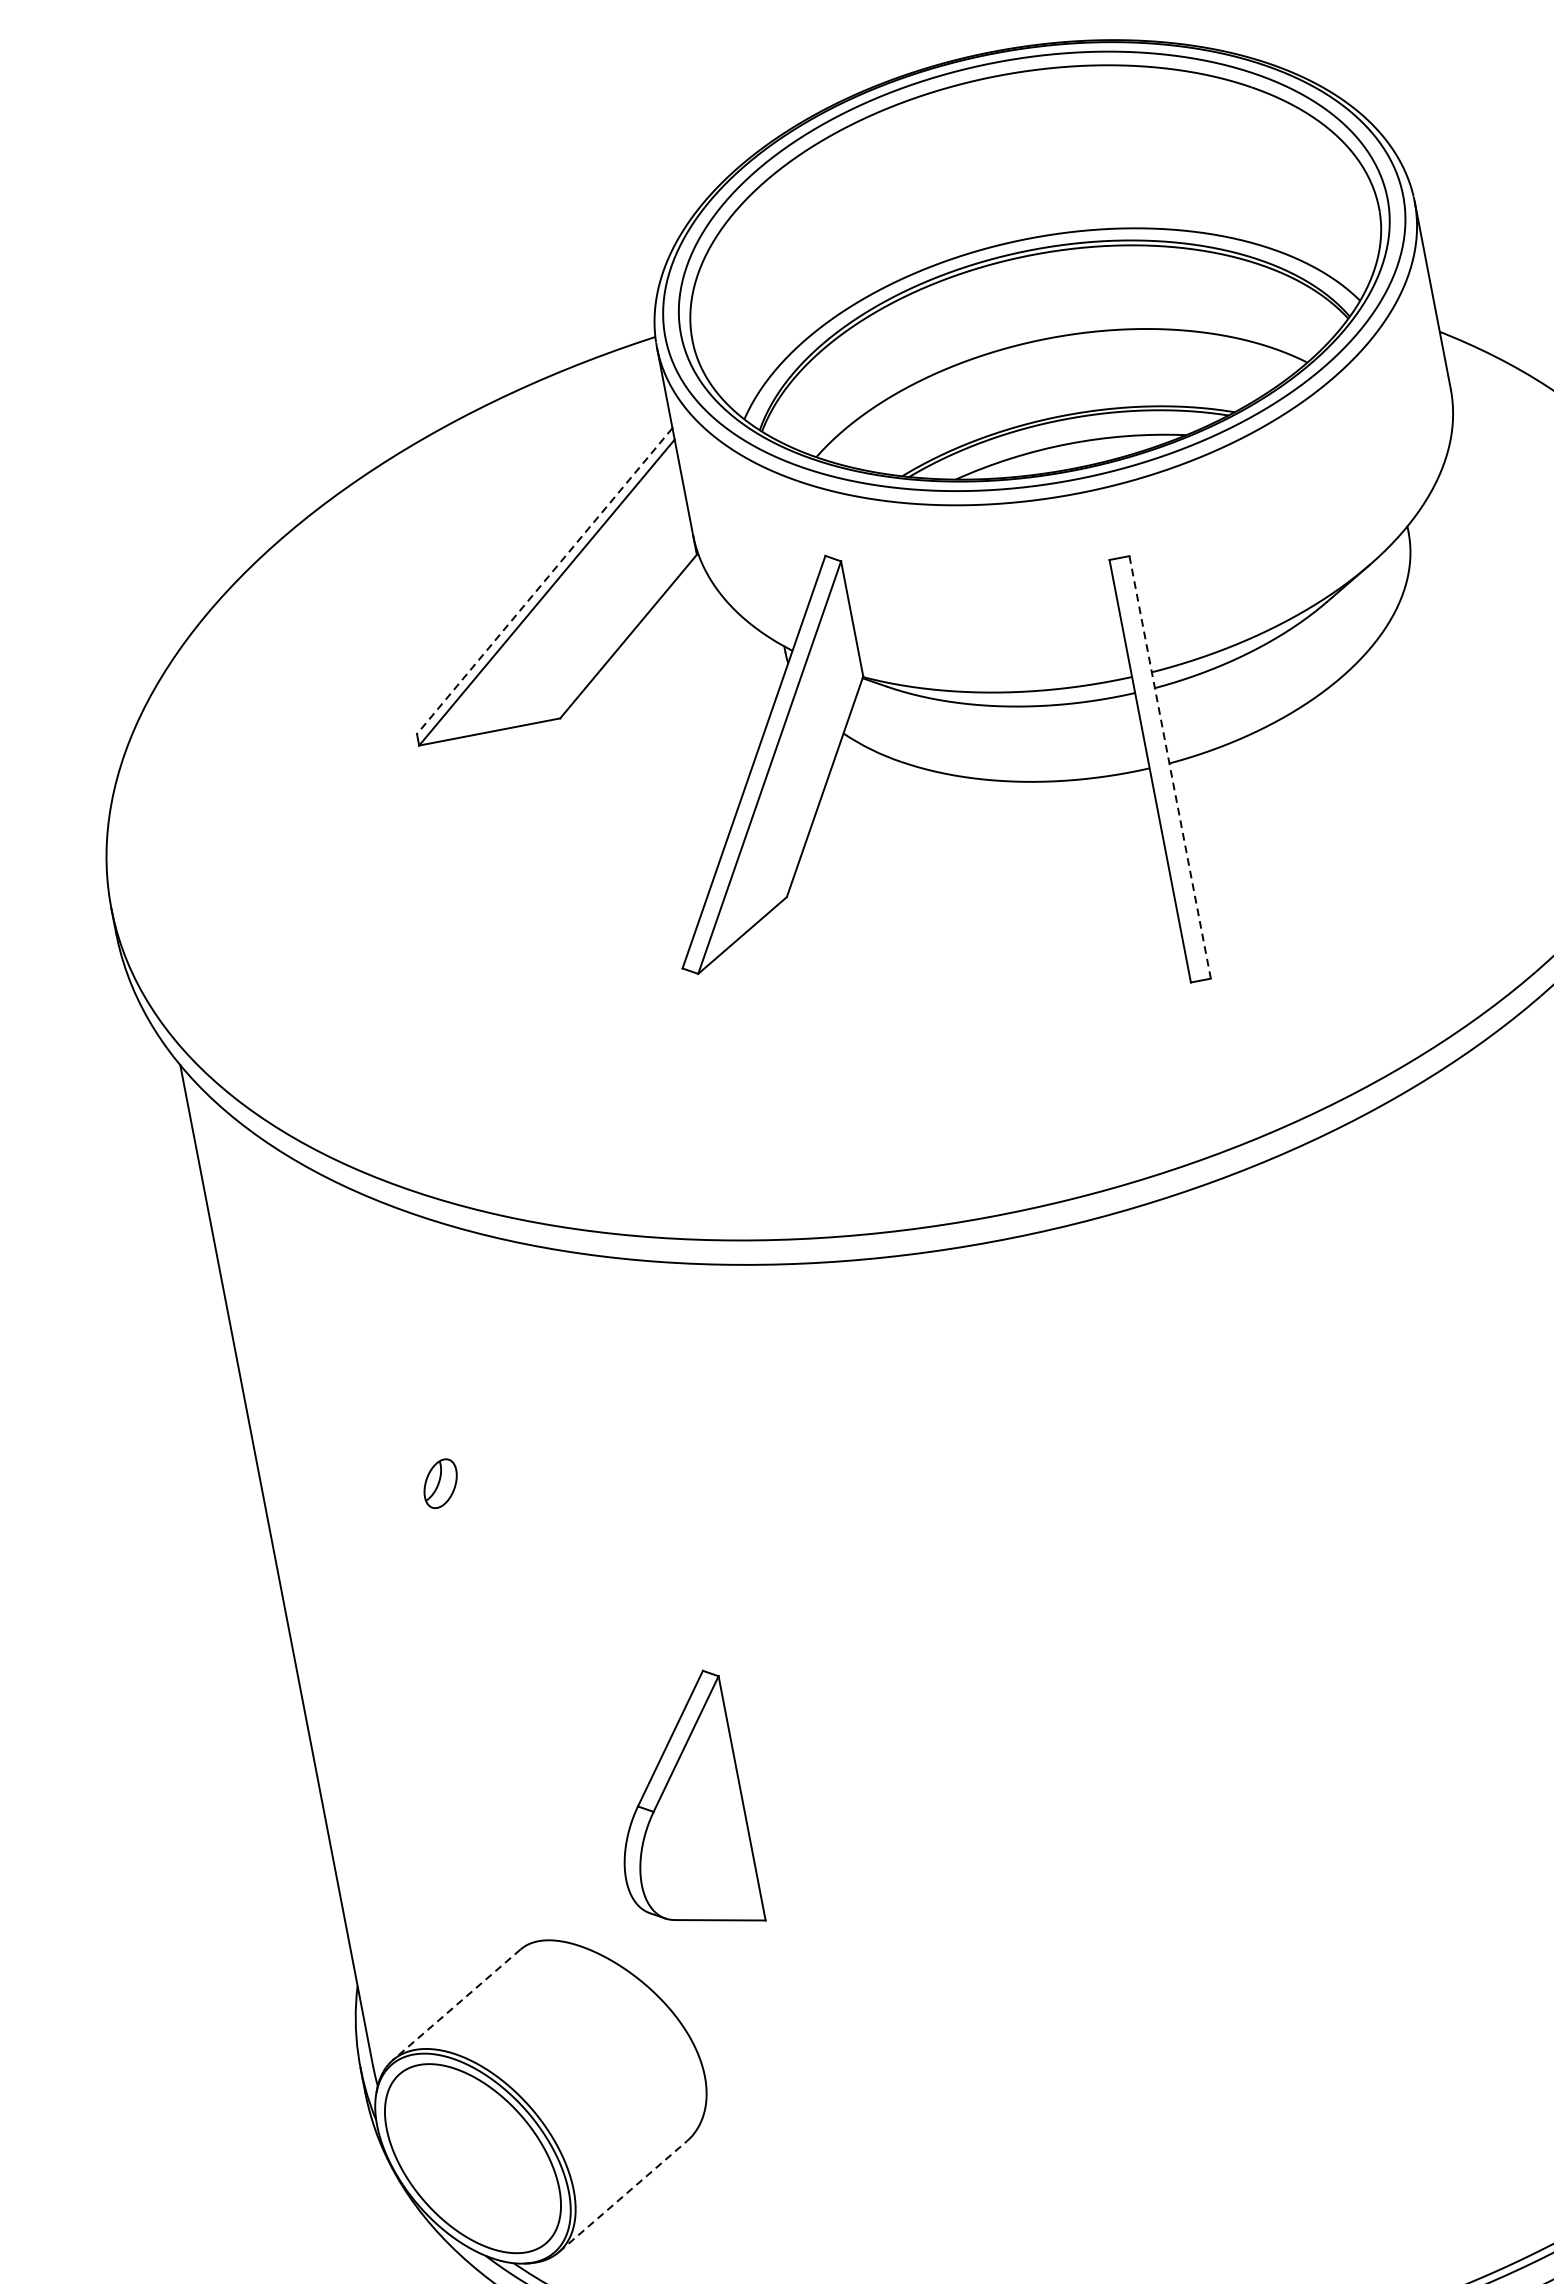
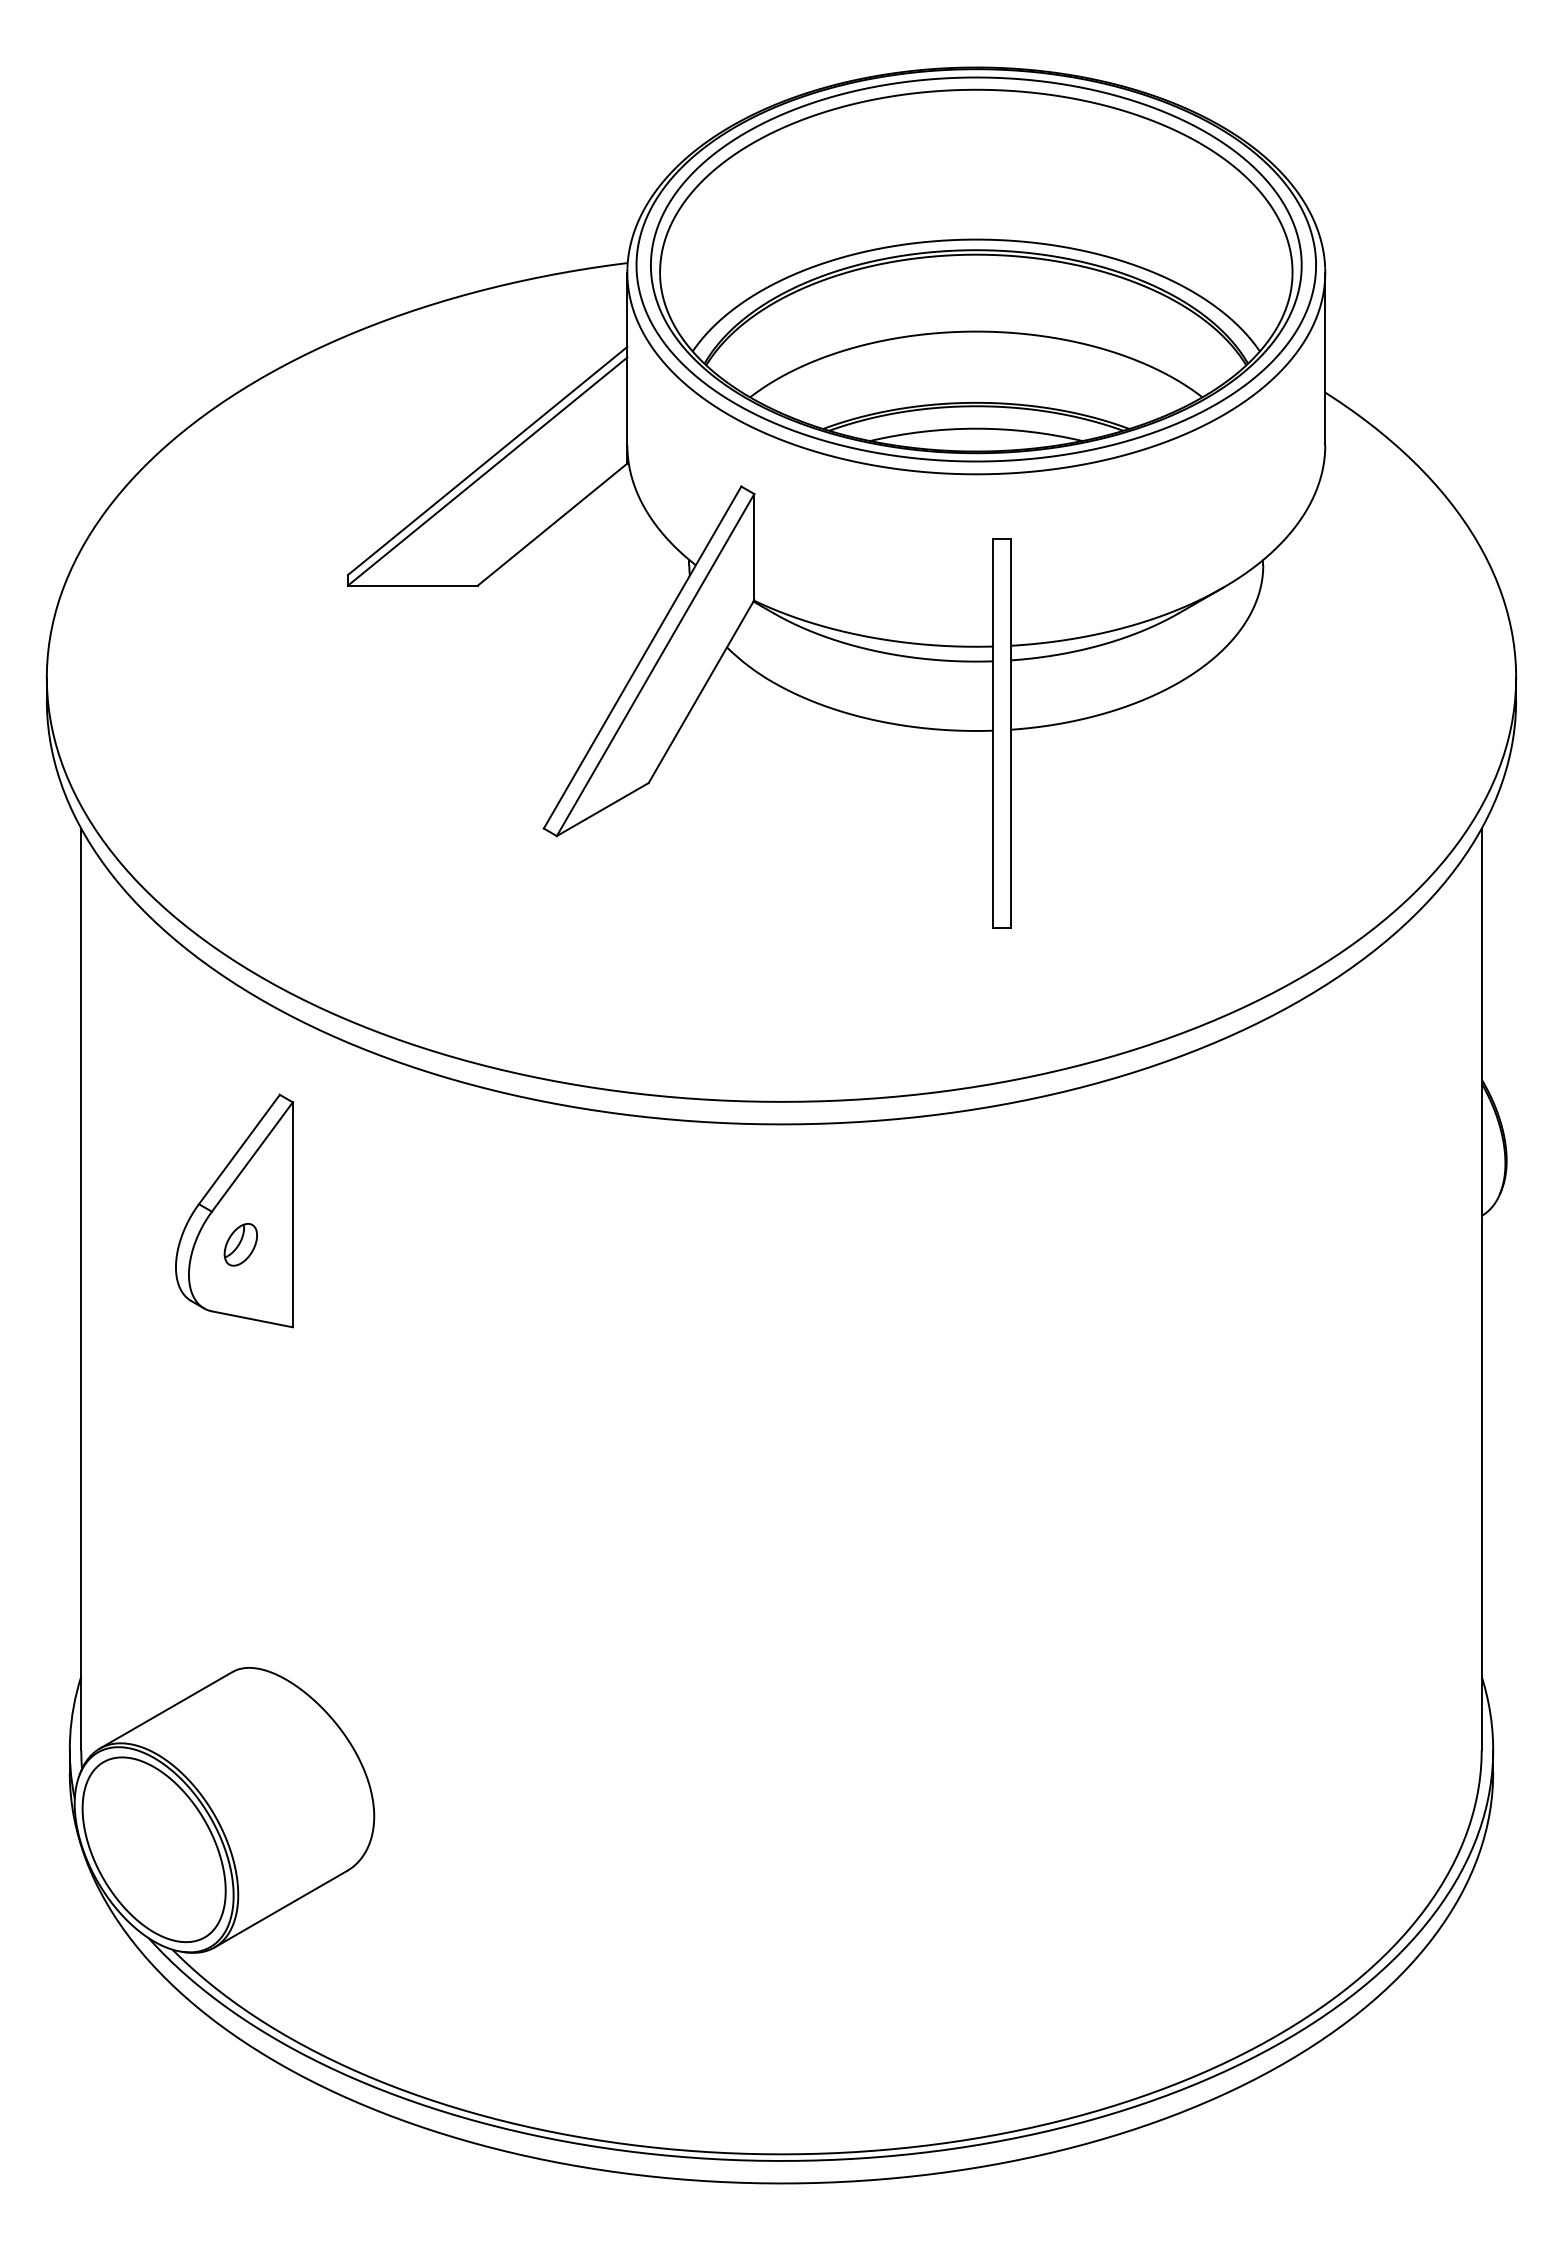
line: (544, 581) -> (487, 461), dashed -> solid
line: (1170, 767) -> (1011, 733), dashed -> solid
part: (677, 1805) -> (234, 1210), moved
line: (457, 2004) -> (166, 1710), dashed -> solid
line: (622, 2197) -> (280, 1909), dashed -> solid

